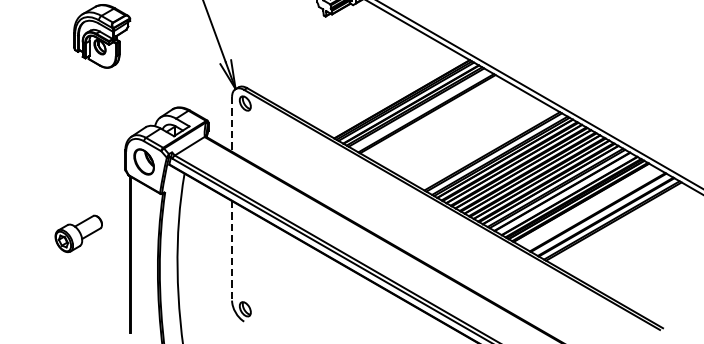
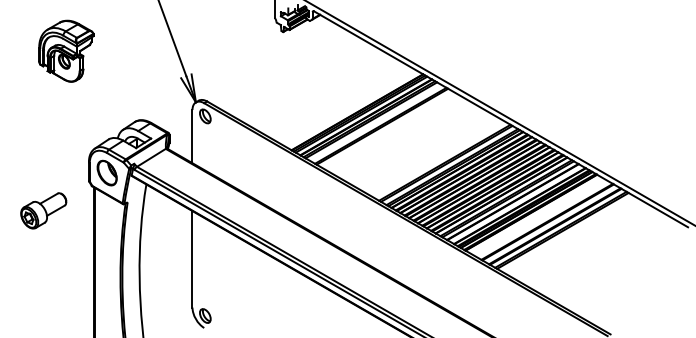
line: (232, 124) -> (192, 136), dashed -> solid
part: (78, 233) -> (43, 210), moved
line: (232, 251) -> (192, 259), dashed -> solid

